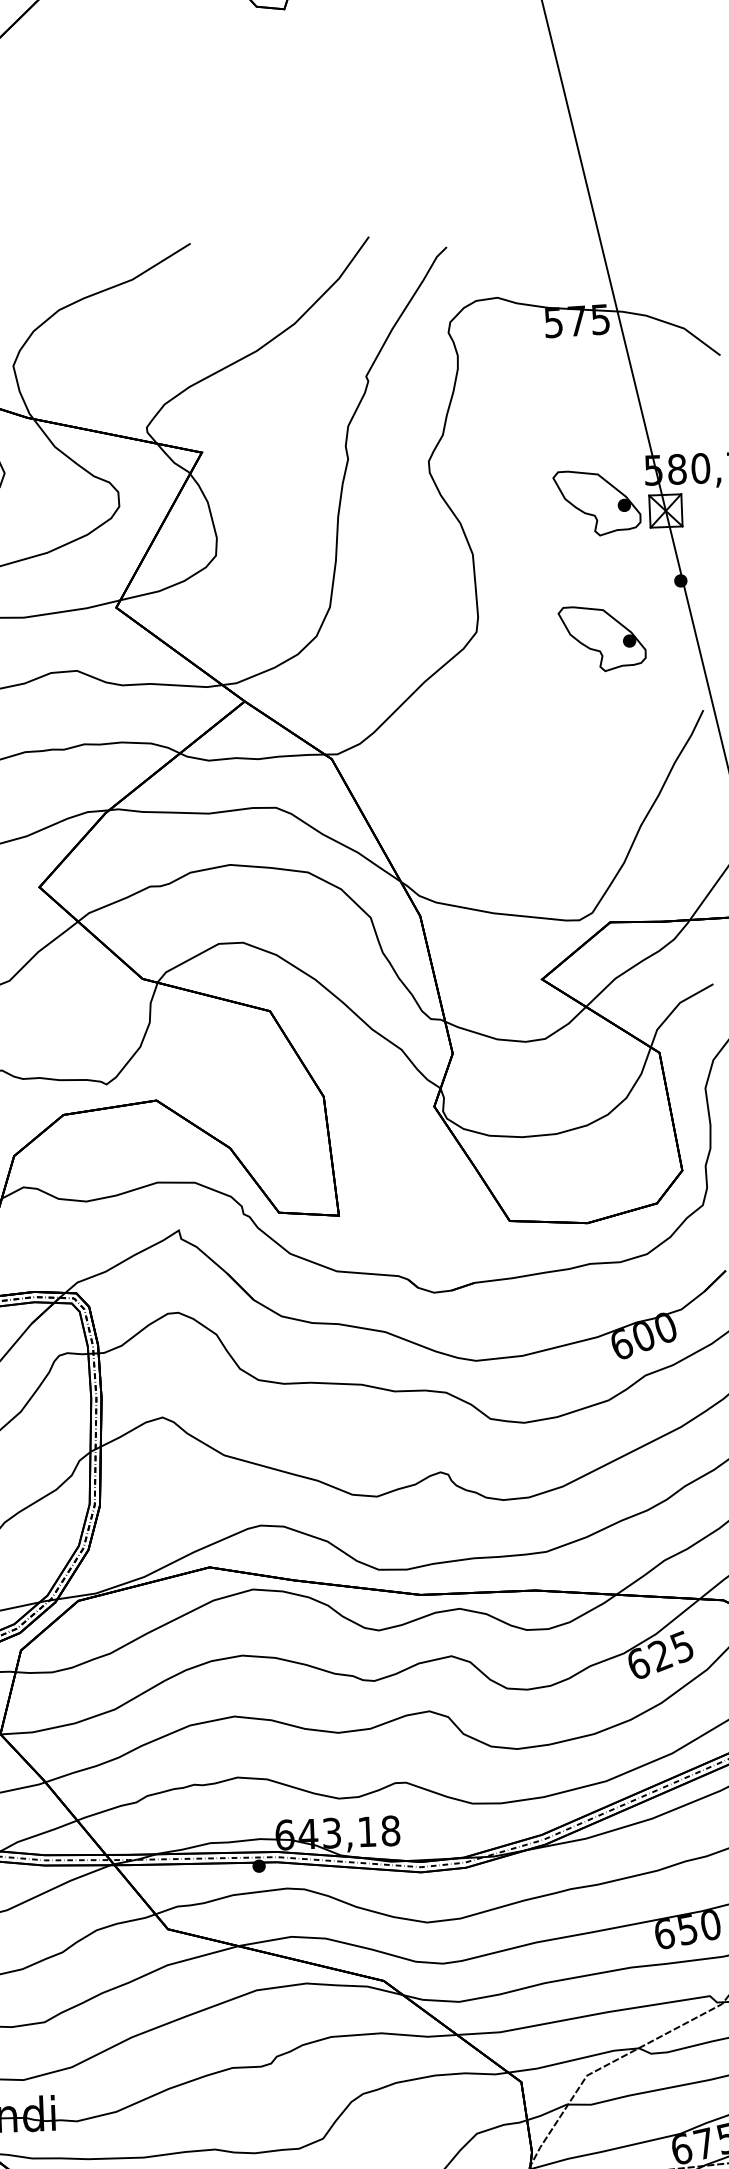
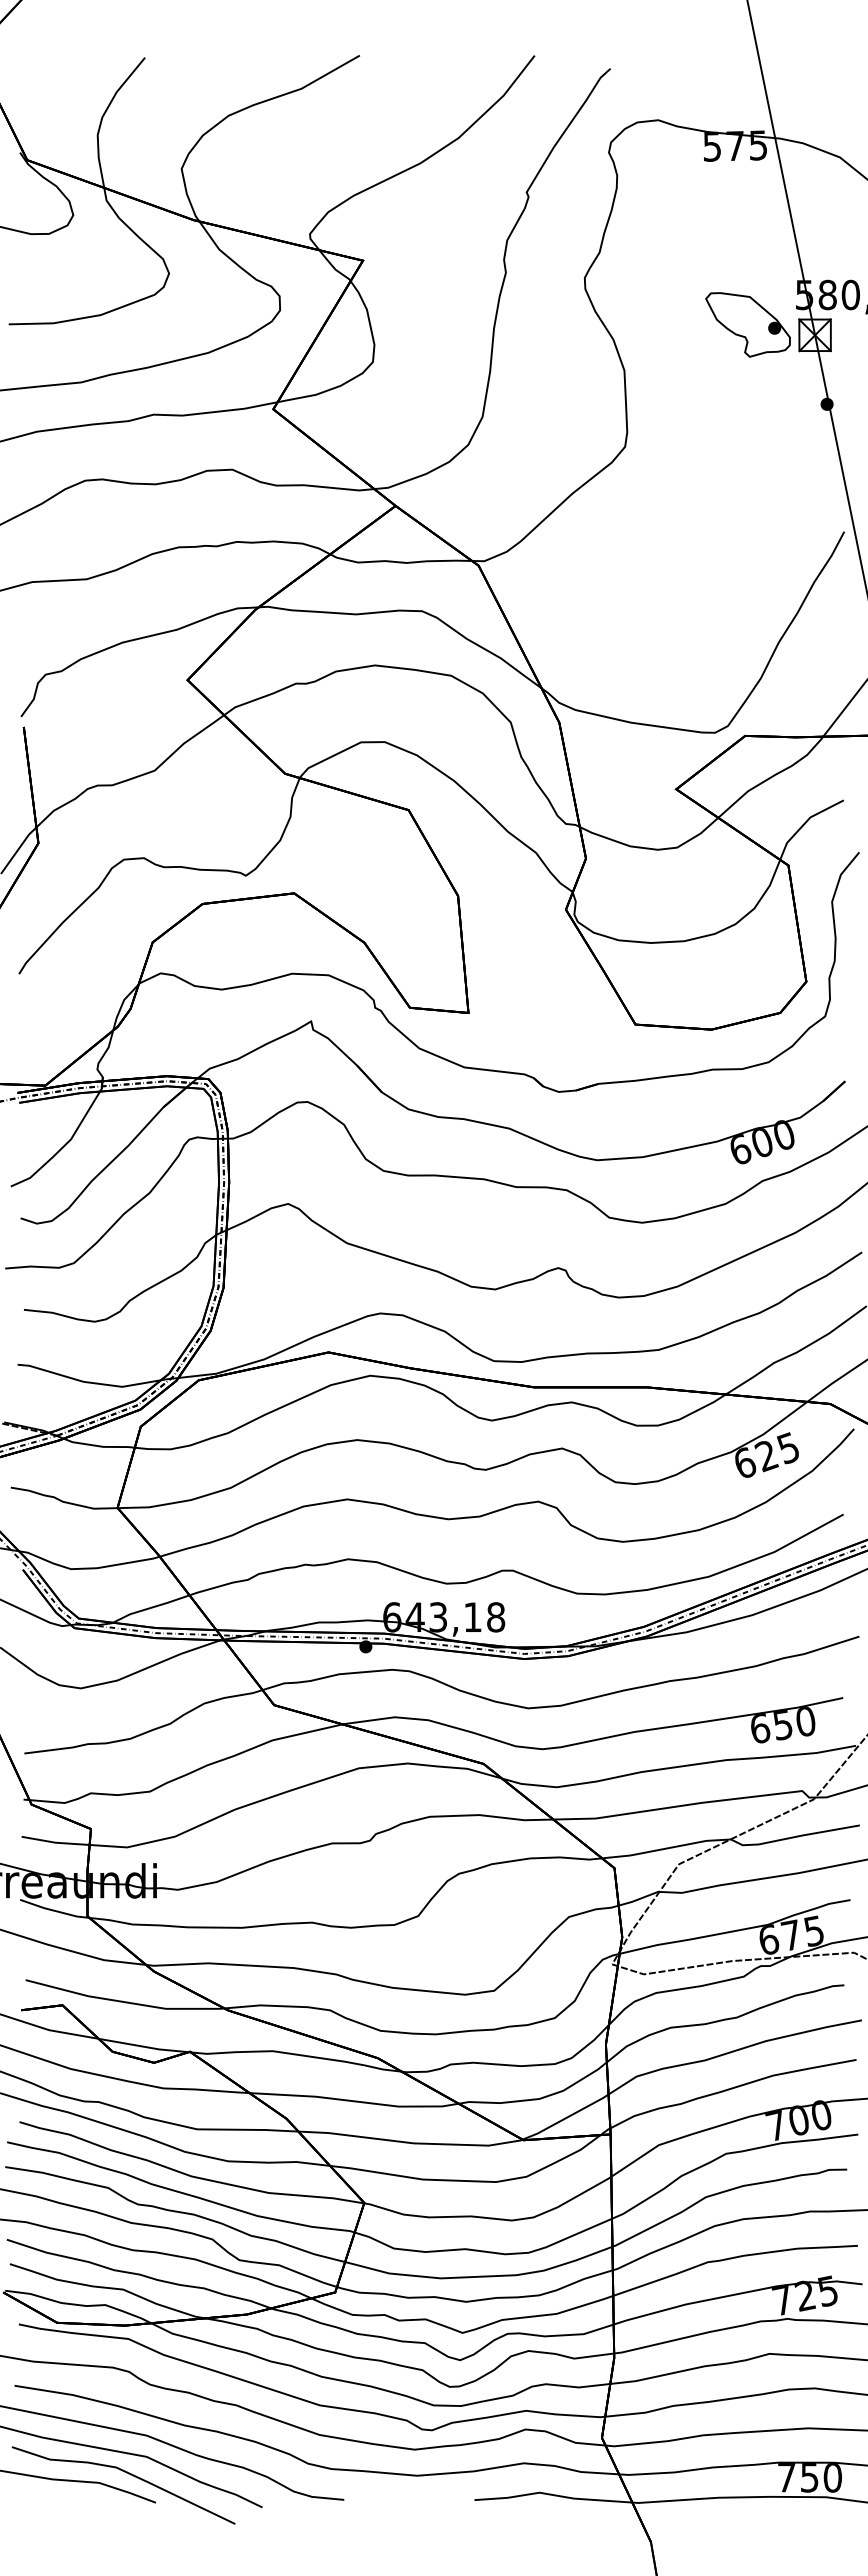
part: (601, 638) -> (747, 457), removed

